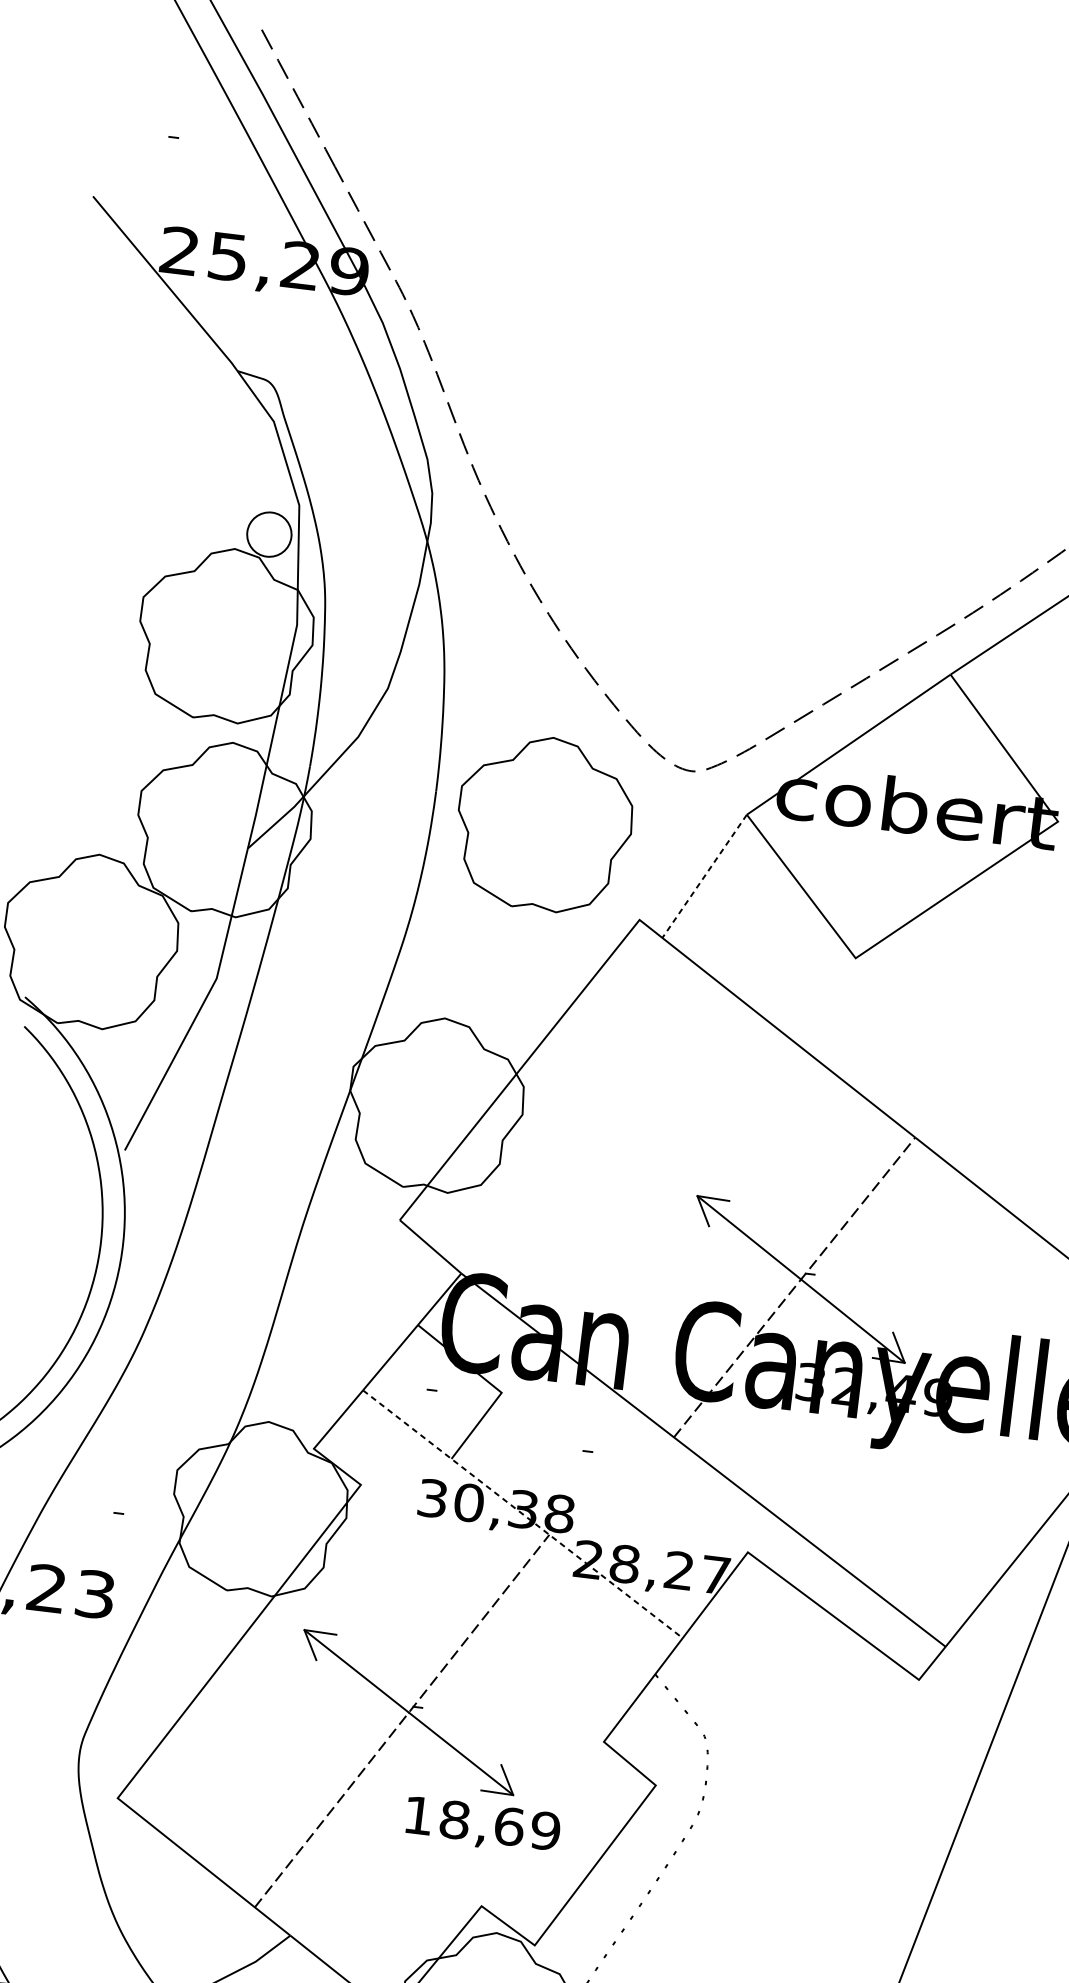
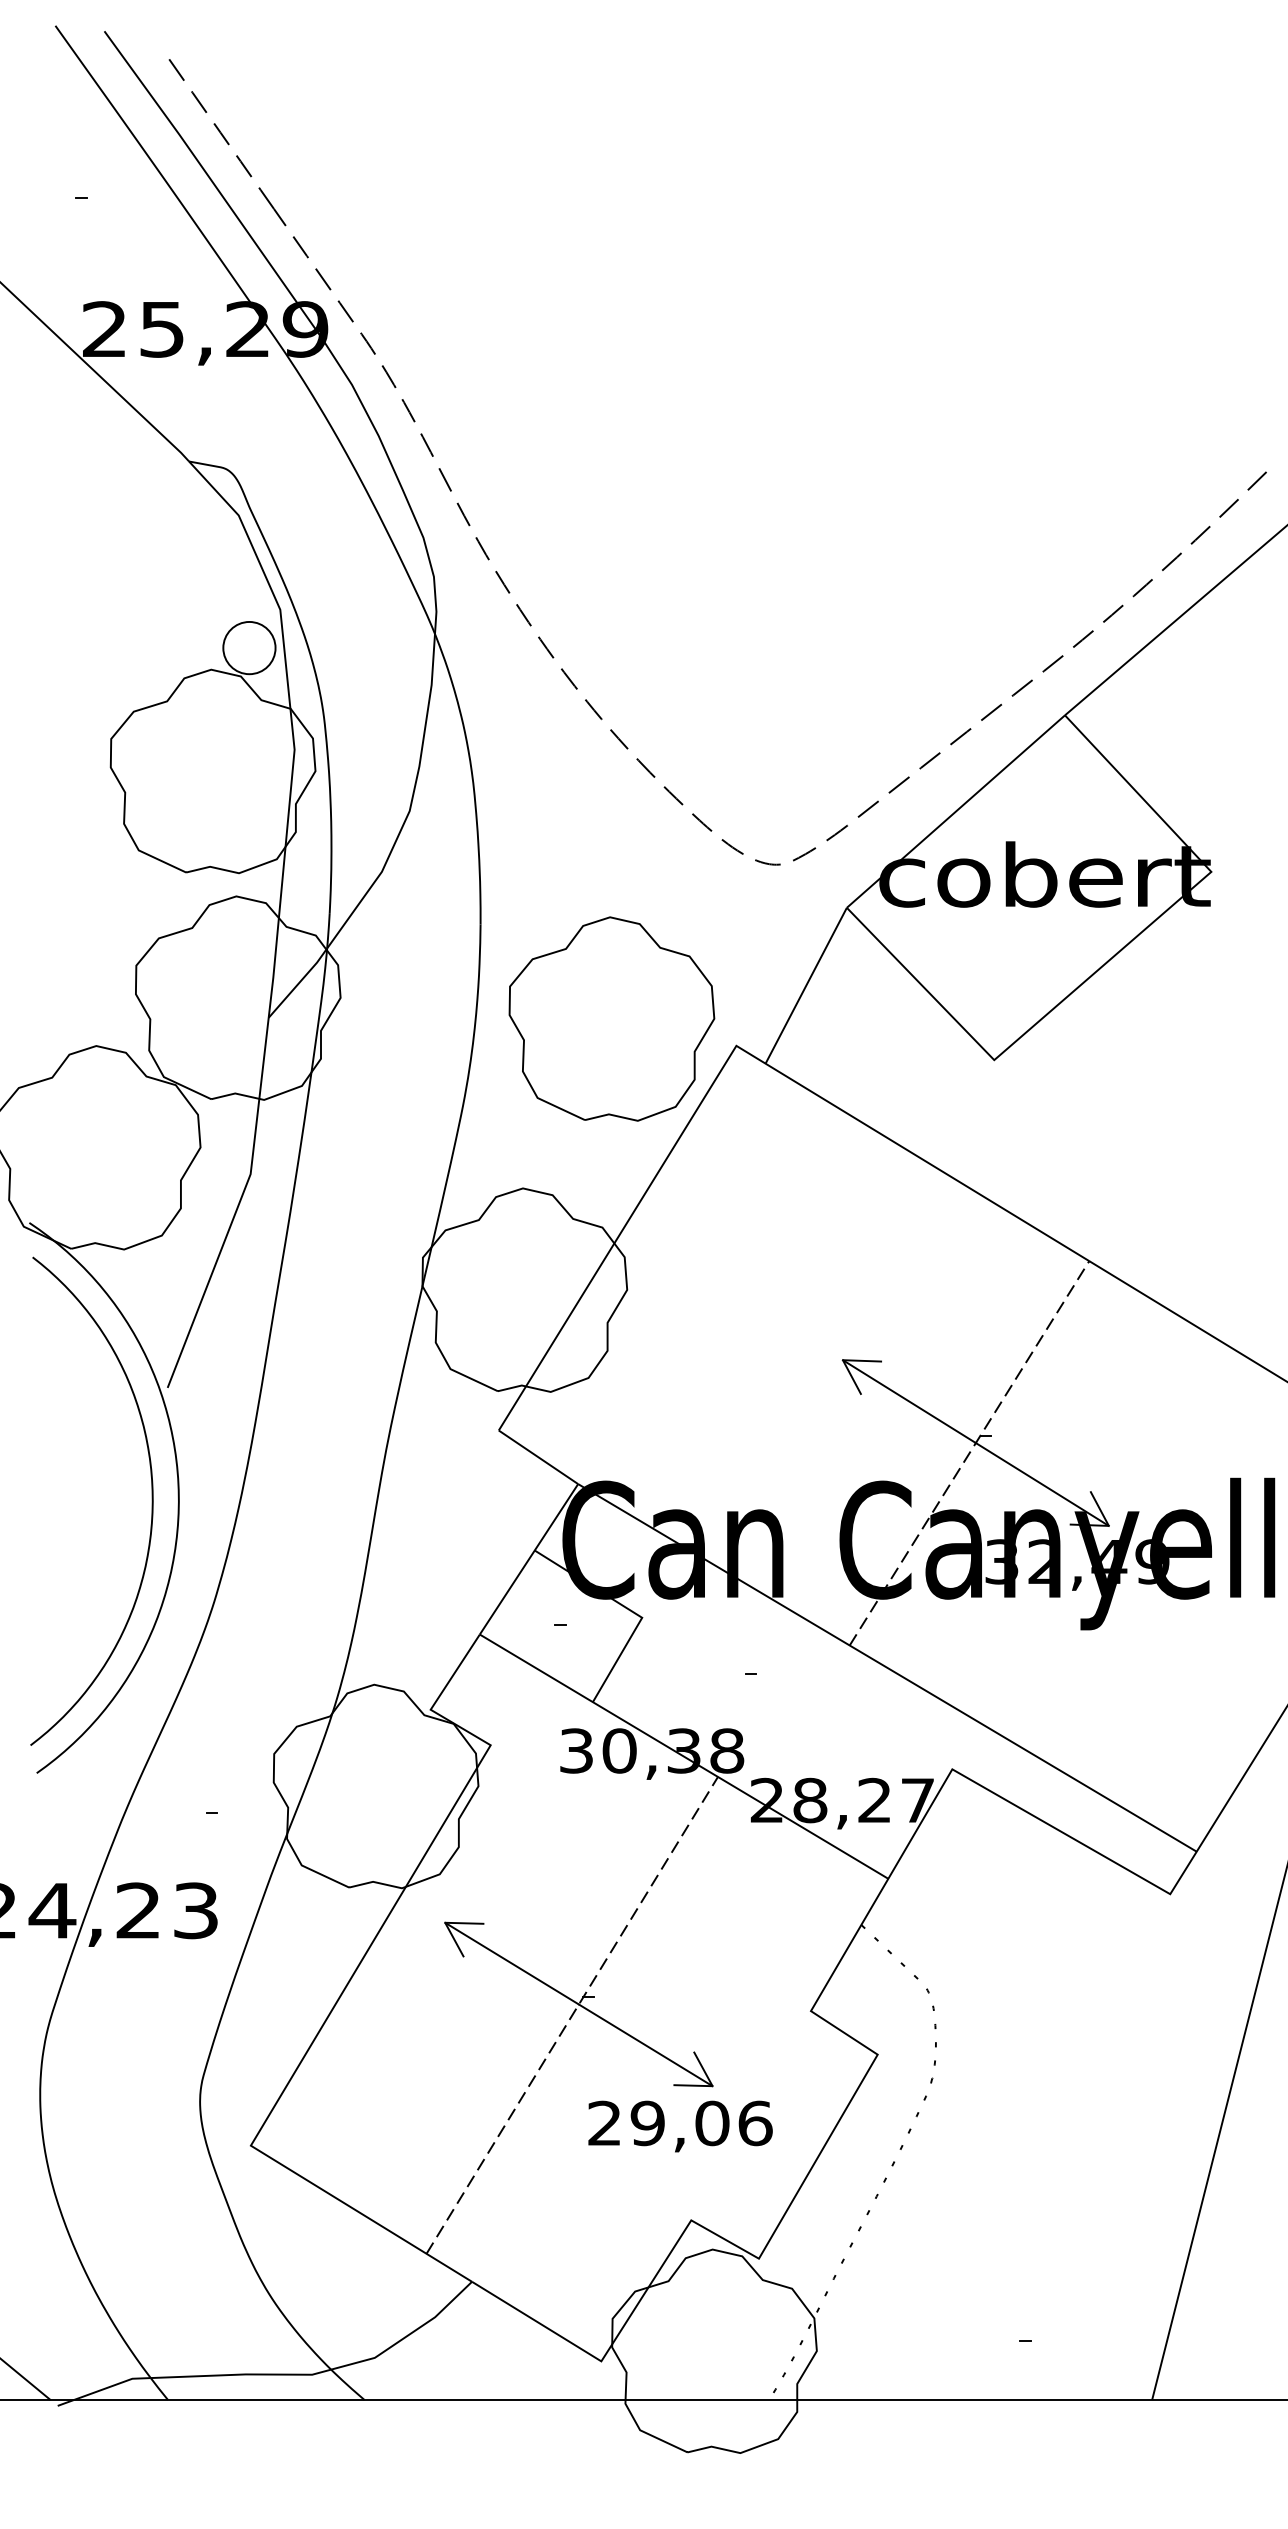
part: (544, 823) -> (611, 1018), moved
line: (704, 876) -> (806, 985), dashed -> solid
line: (523, 1514) -> (684, 1756), dashed -> solid
text: (482, 1823) -> (680, 2123), 18,69 -> 29,06

